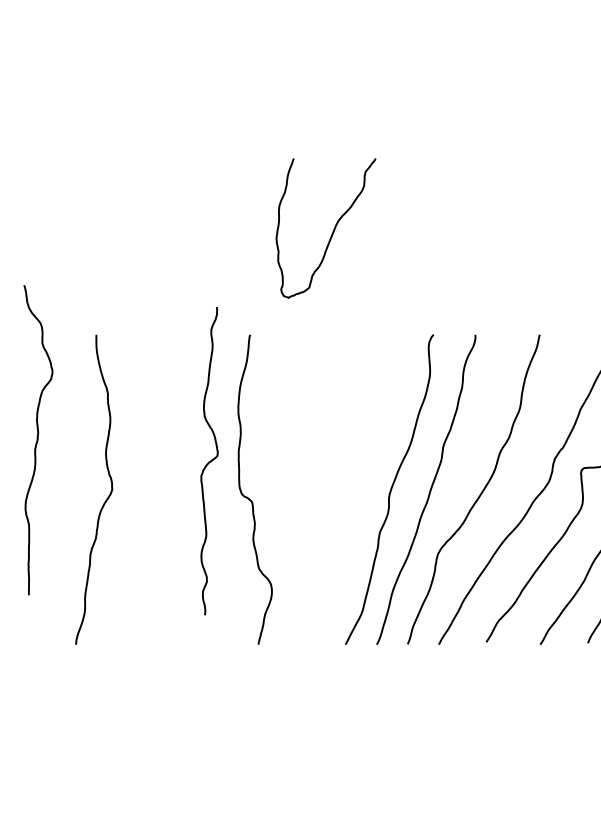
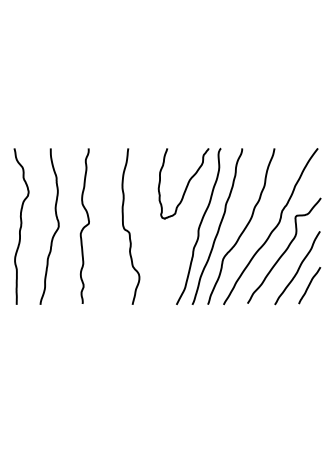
curve: (331, 231) -> (186, 185), moved
curve: (38, 439) -> (21, 226), moved
curve: (208, 459) -> (84, 225), moved

